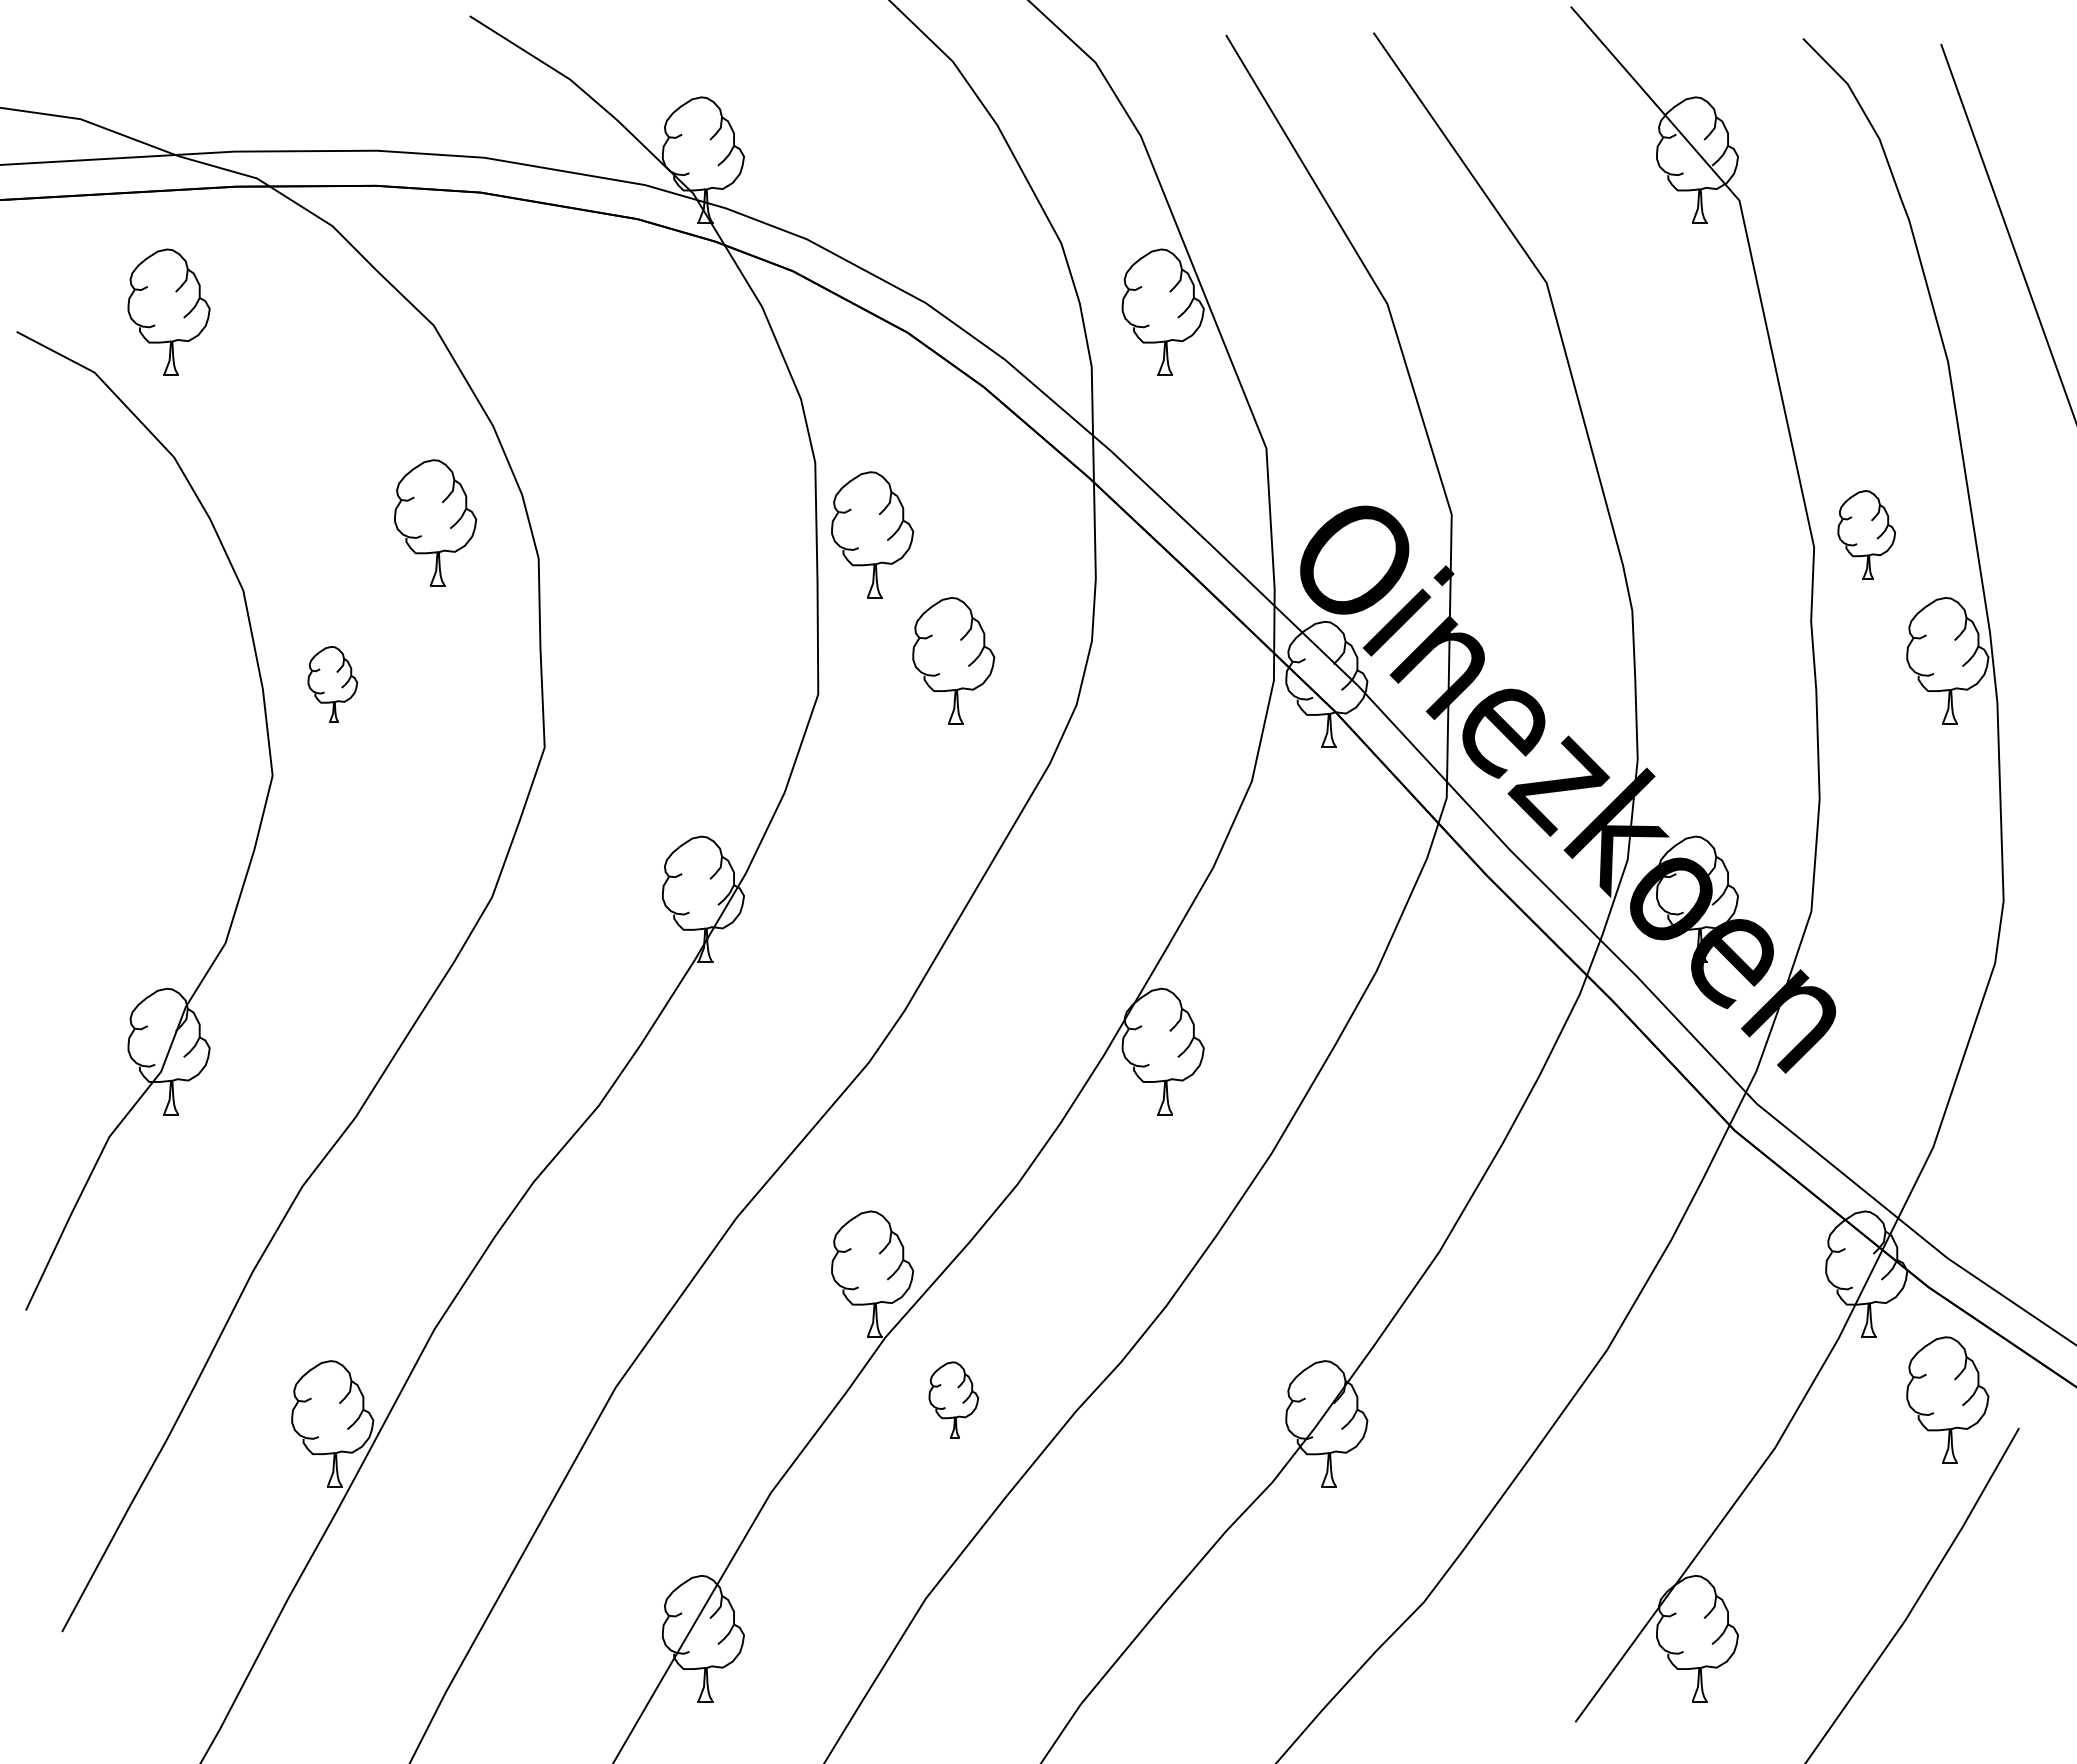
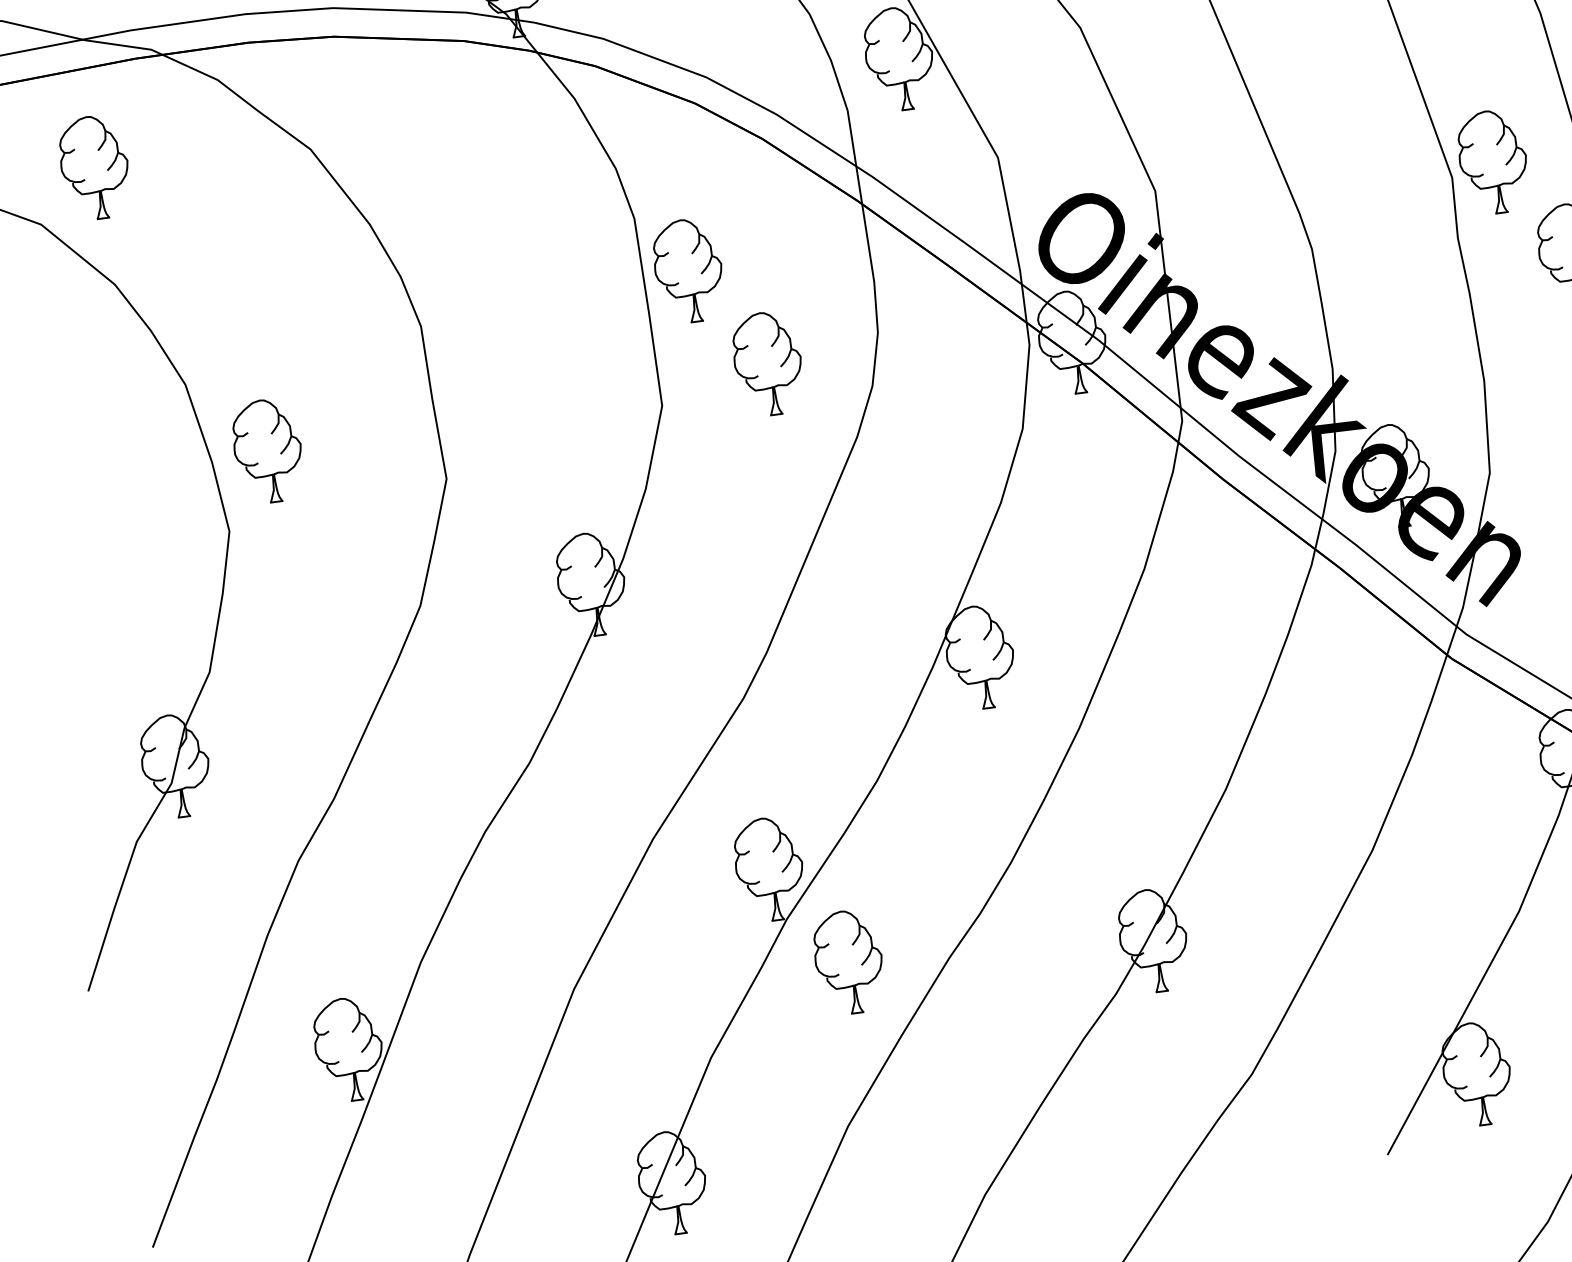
part: (435, 522) -> (333, 308), removed
part: (1866, 534) -> (1493, 161), size x1.43
part: (332, 684) -> (267, 451), size x1.67
part: (953, 1399) -> (848, 961), size x1.67

